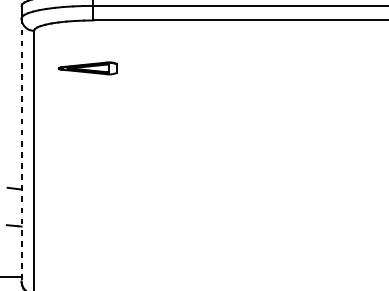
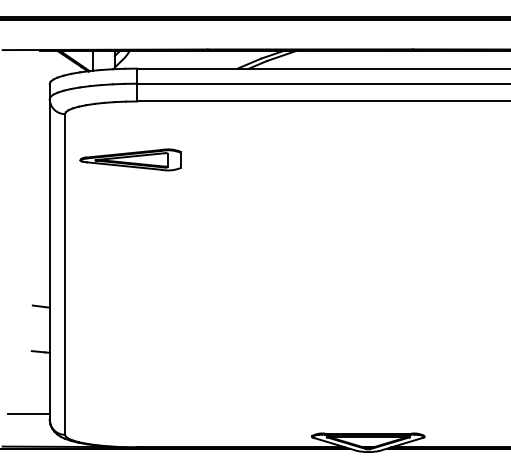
part: (87, 68) -> (130, 159), size x1.43
line: (21, 150) -> (49, 259), dashed -> solid

